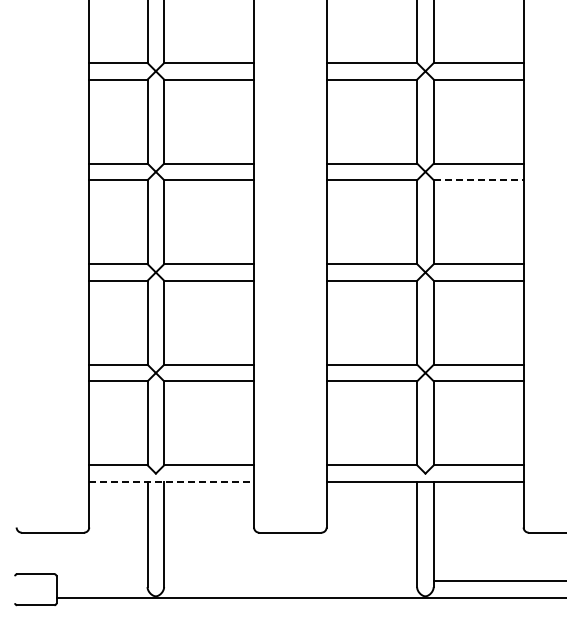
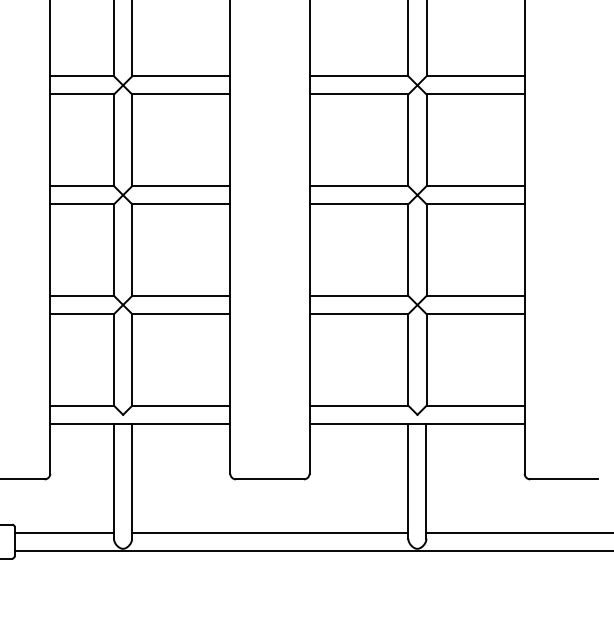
line: (478, 180) -> (475, 94), dashed -> solid
line: (172, 481) -> (141, 423), dashed -> solid
line: (101, 581) -> (63, 532), added
line: (290, 581) -> (270, 532), added

